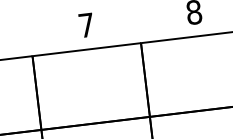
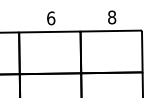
text: (87, 25) -> (51, 18), 7 -> 6

